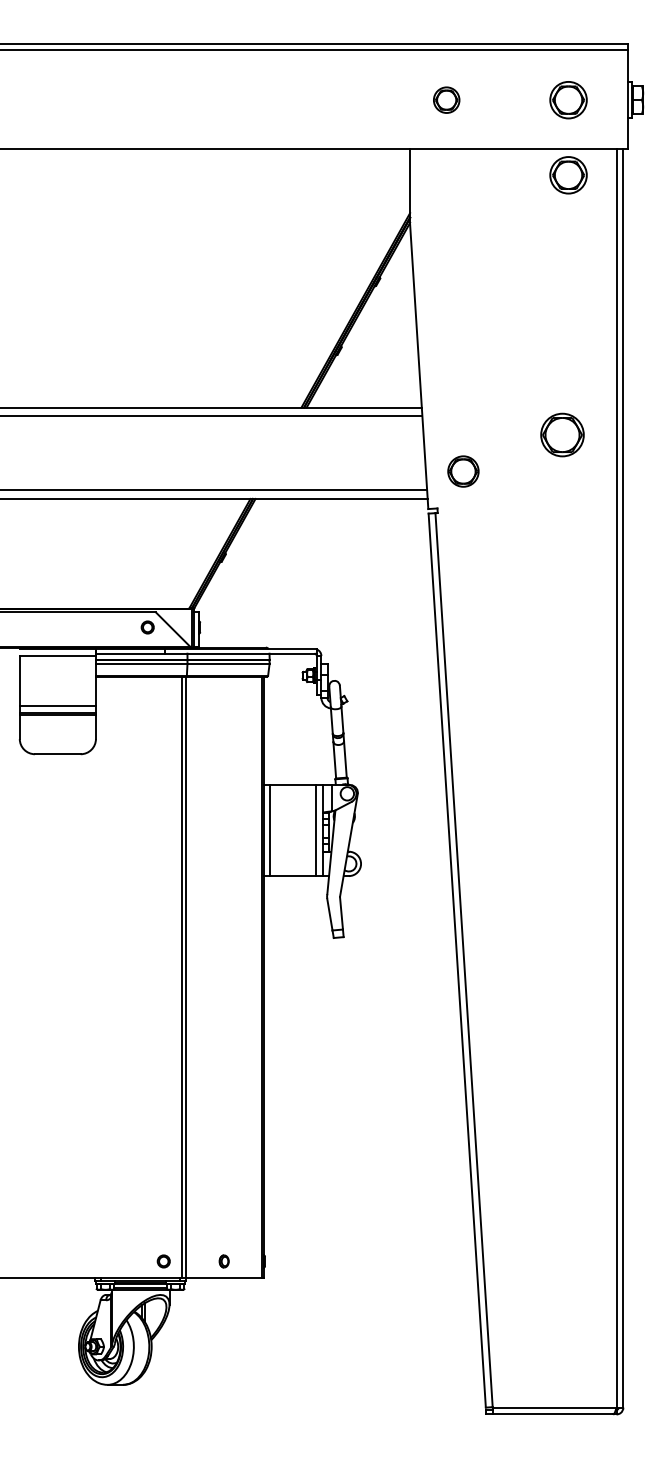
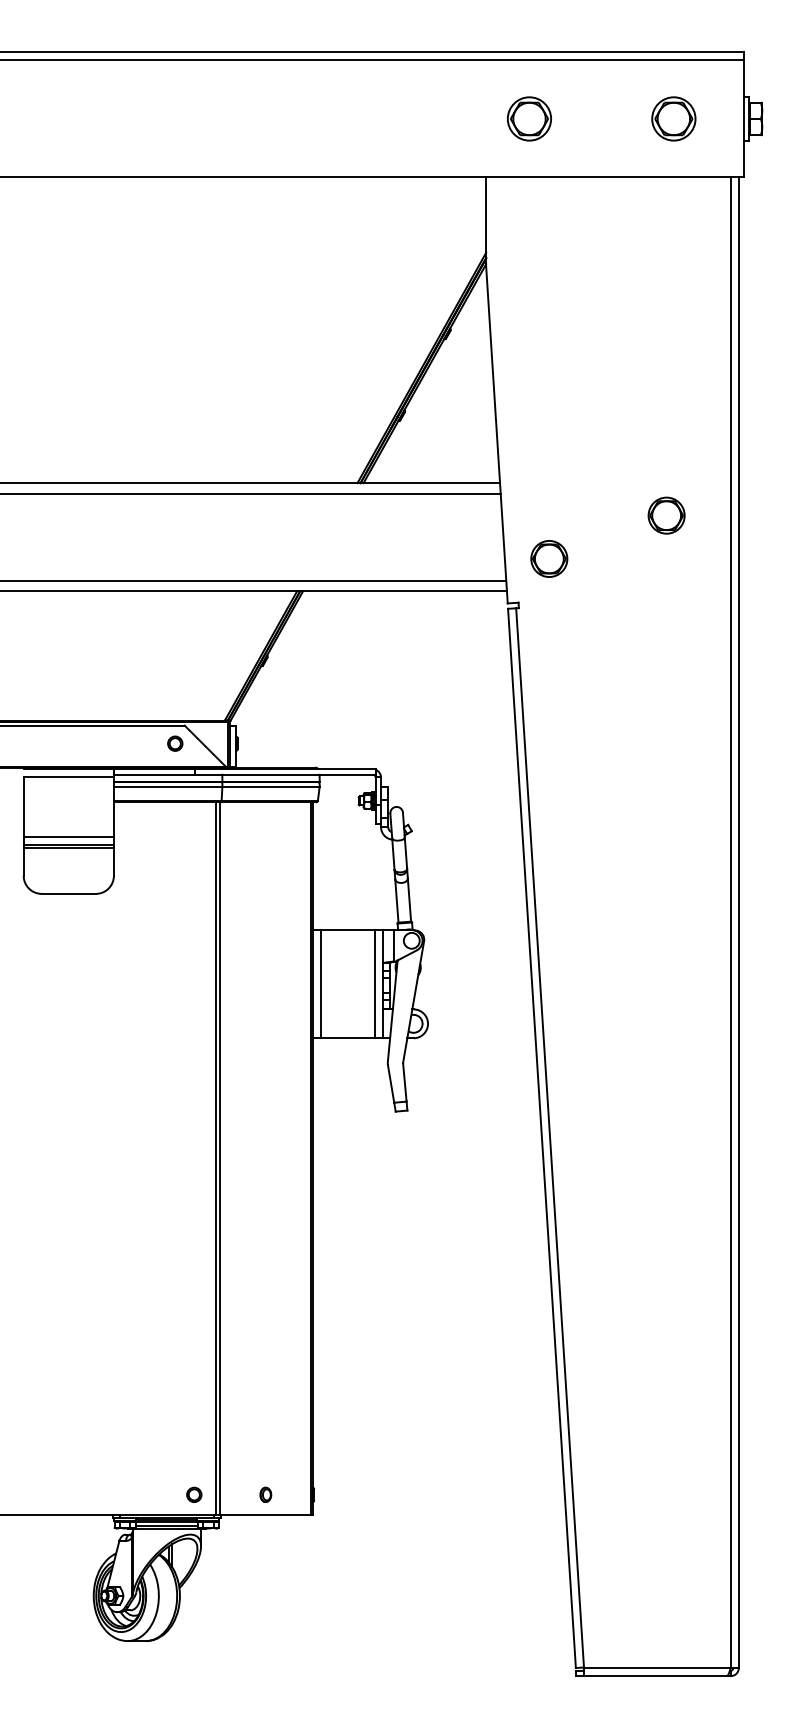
part: (446, 99) -> (529, 118), size x1.43
part: (568, 174) -> (673, 207), removed
part: (562, 434) -> (666, 515), size x0.71

